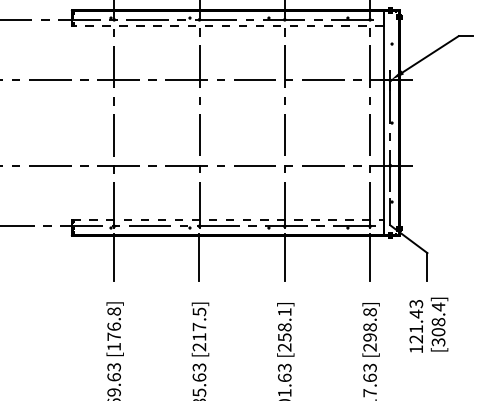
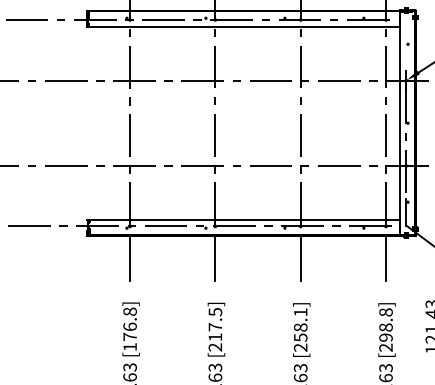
line: (227, 26) -> (243, 26), dashed -> solid
line: (228, 219) -> (244, 219), dashed -> solid

